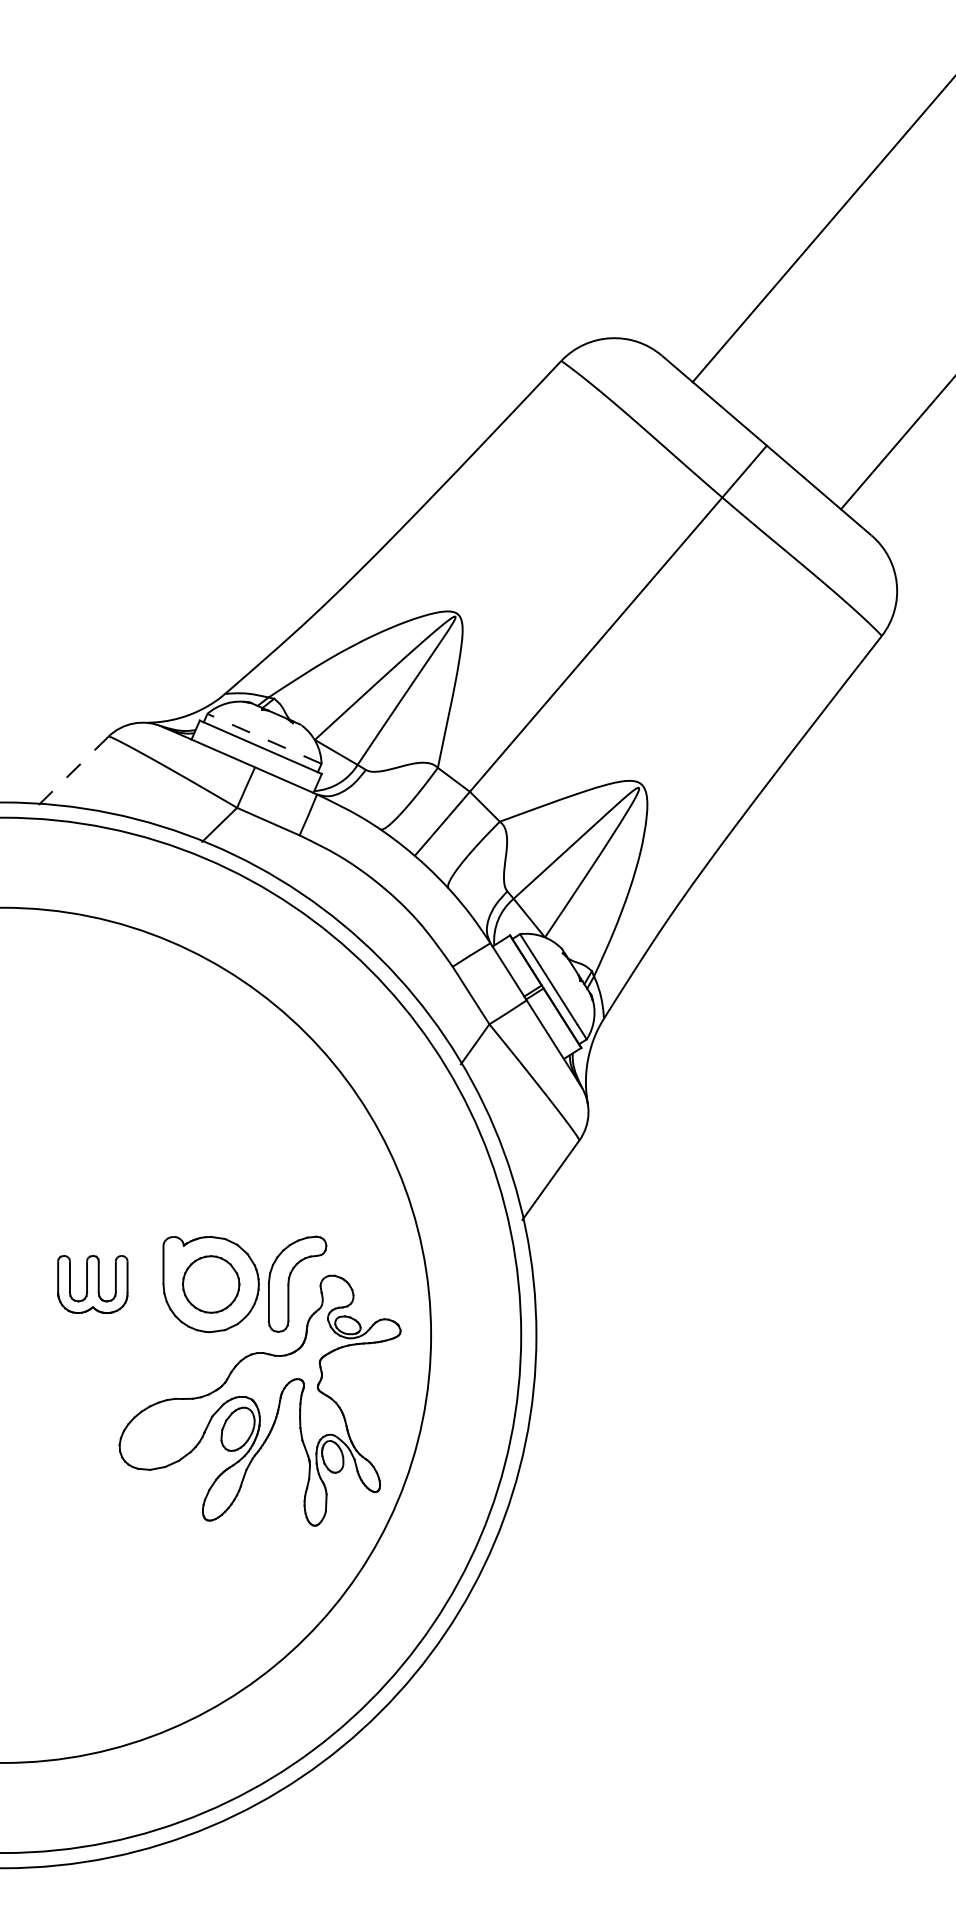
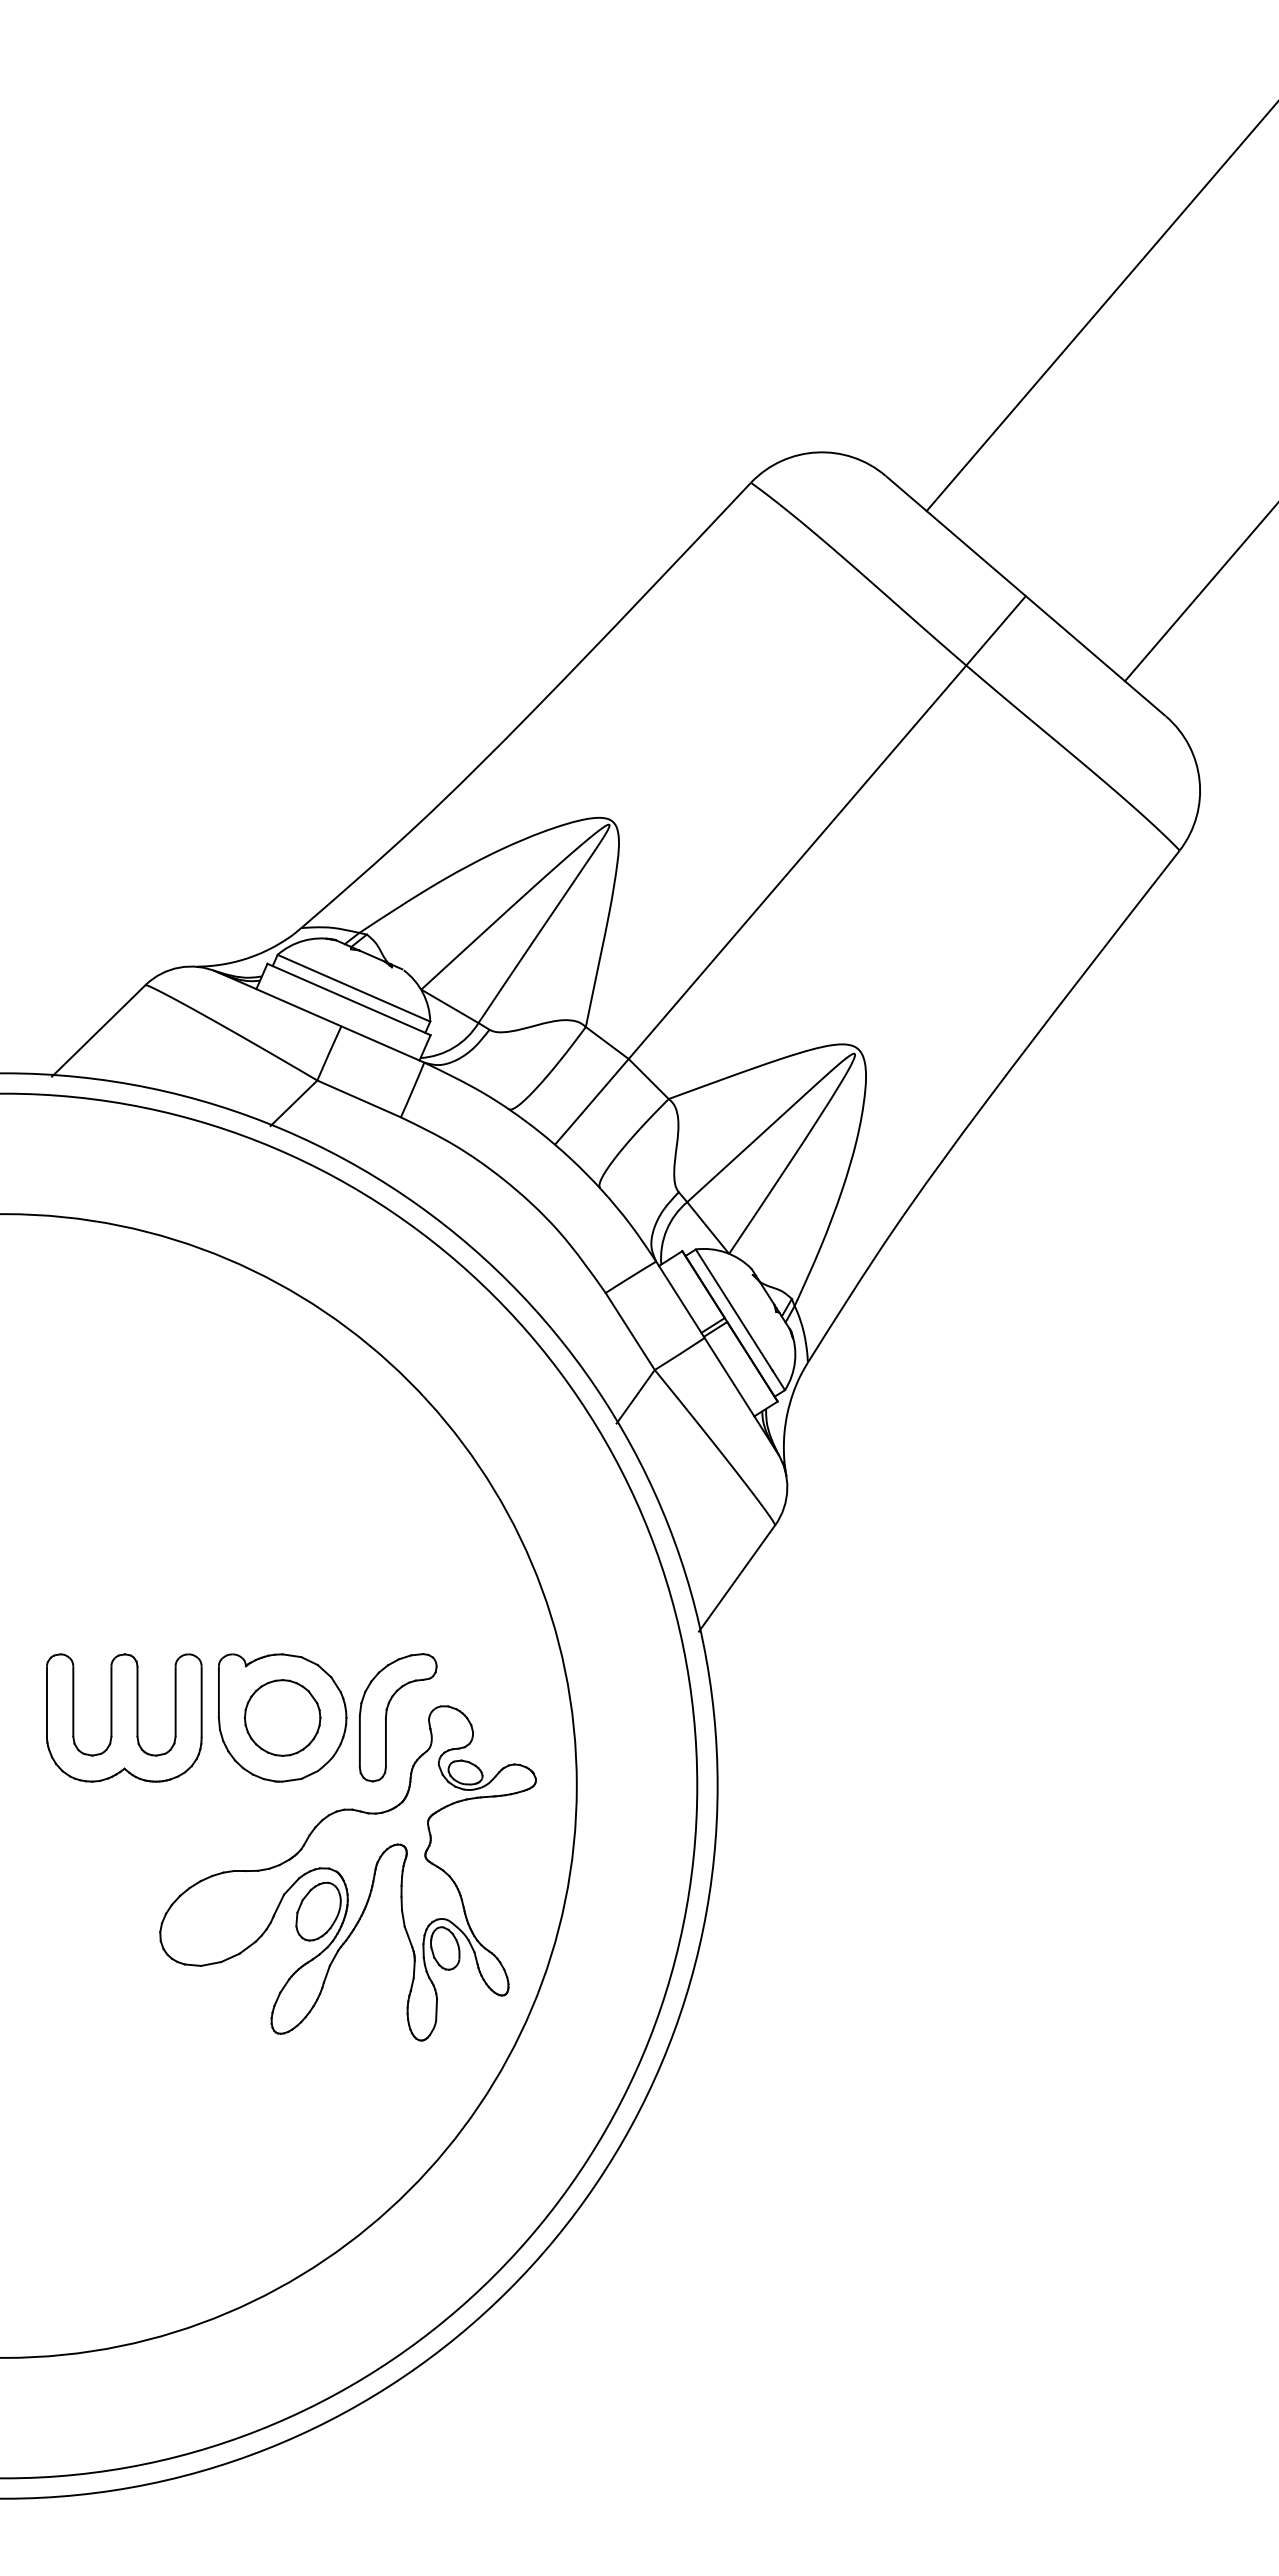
line: (264, 739) -> (353, 988), dashed -> solid
line: (74, 770) -> (99, 1030), dashed -> solid
part: (92, 1284) -> (124, 1717), size x1.67

